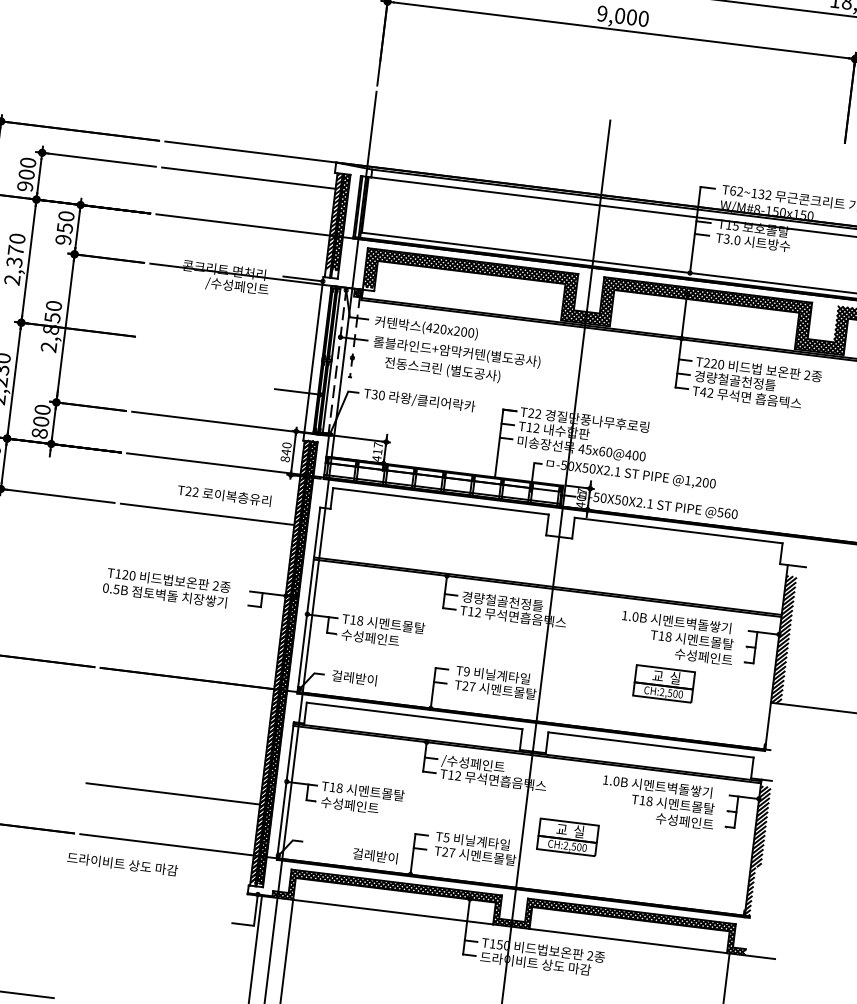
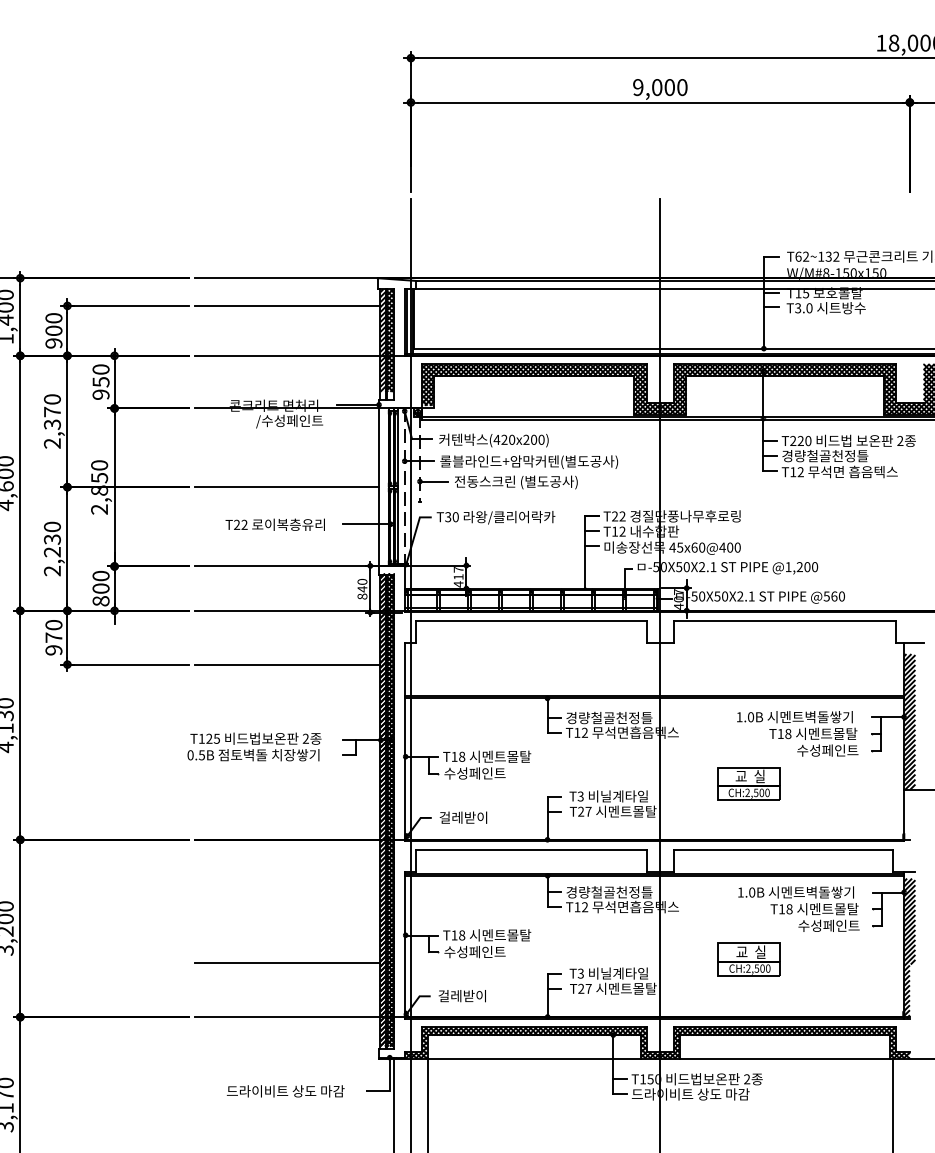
line: (227, 348) -> (287, 487), added
line: (365, 359) -> (433, 481), added
text: (702, 392) -> (792, 472), T42 -> T12
text: (223, 495) -> (274, 524), moved
text: (132, 575) -> (216, 738), T120 -> T125
text: (466, 671) -> (580, 796), T9 -> T3
part: (664, 683) -> (748, 783), moved
text: (481, 764) -> (608, 892), /수성페인트 -> 경량철골천정틀
text: (446, 836) -> (580, 972), T5 -> T3
part: (567, 837) -> (748, 959), moved
text: (374, 856) -> (461, 996), moved
text: (122, 864) -> (285, 1091), moved

